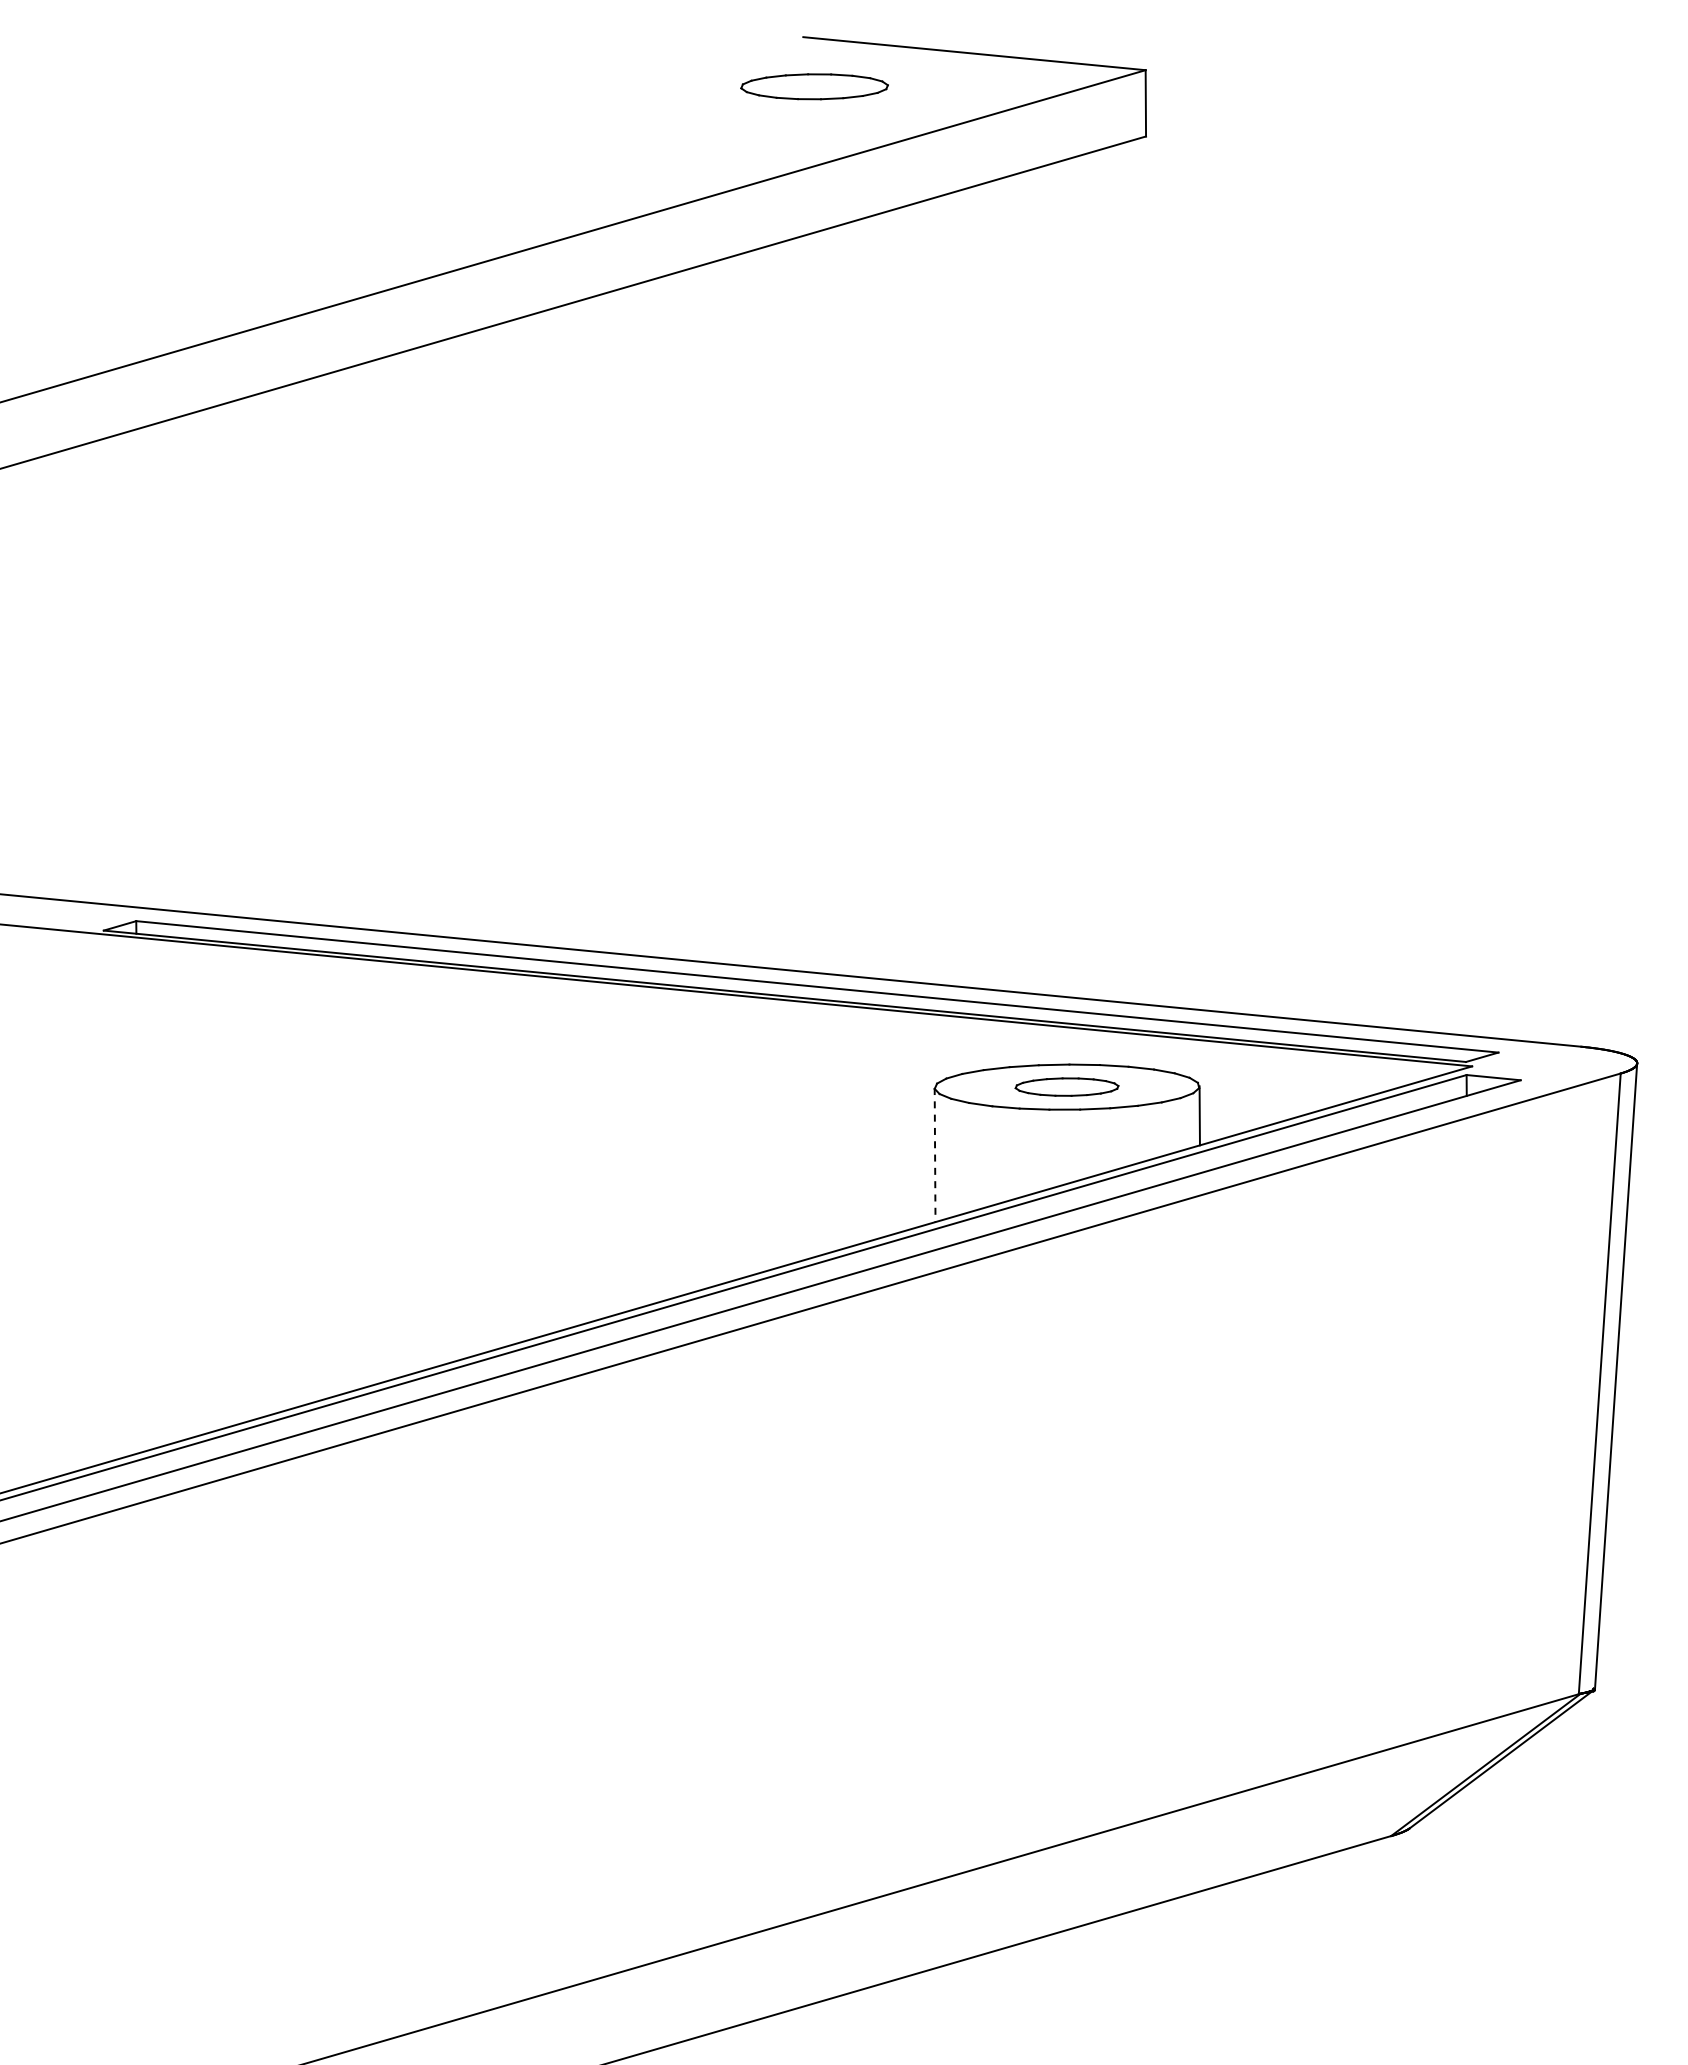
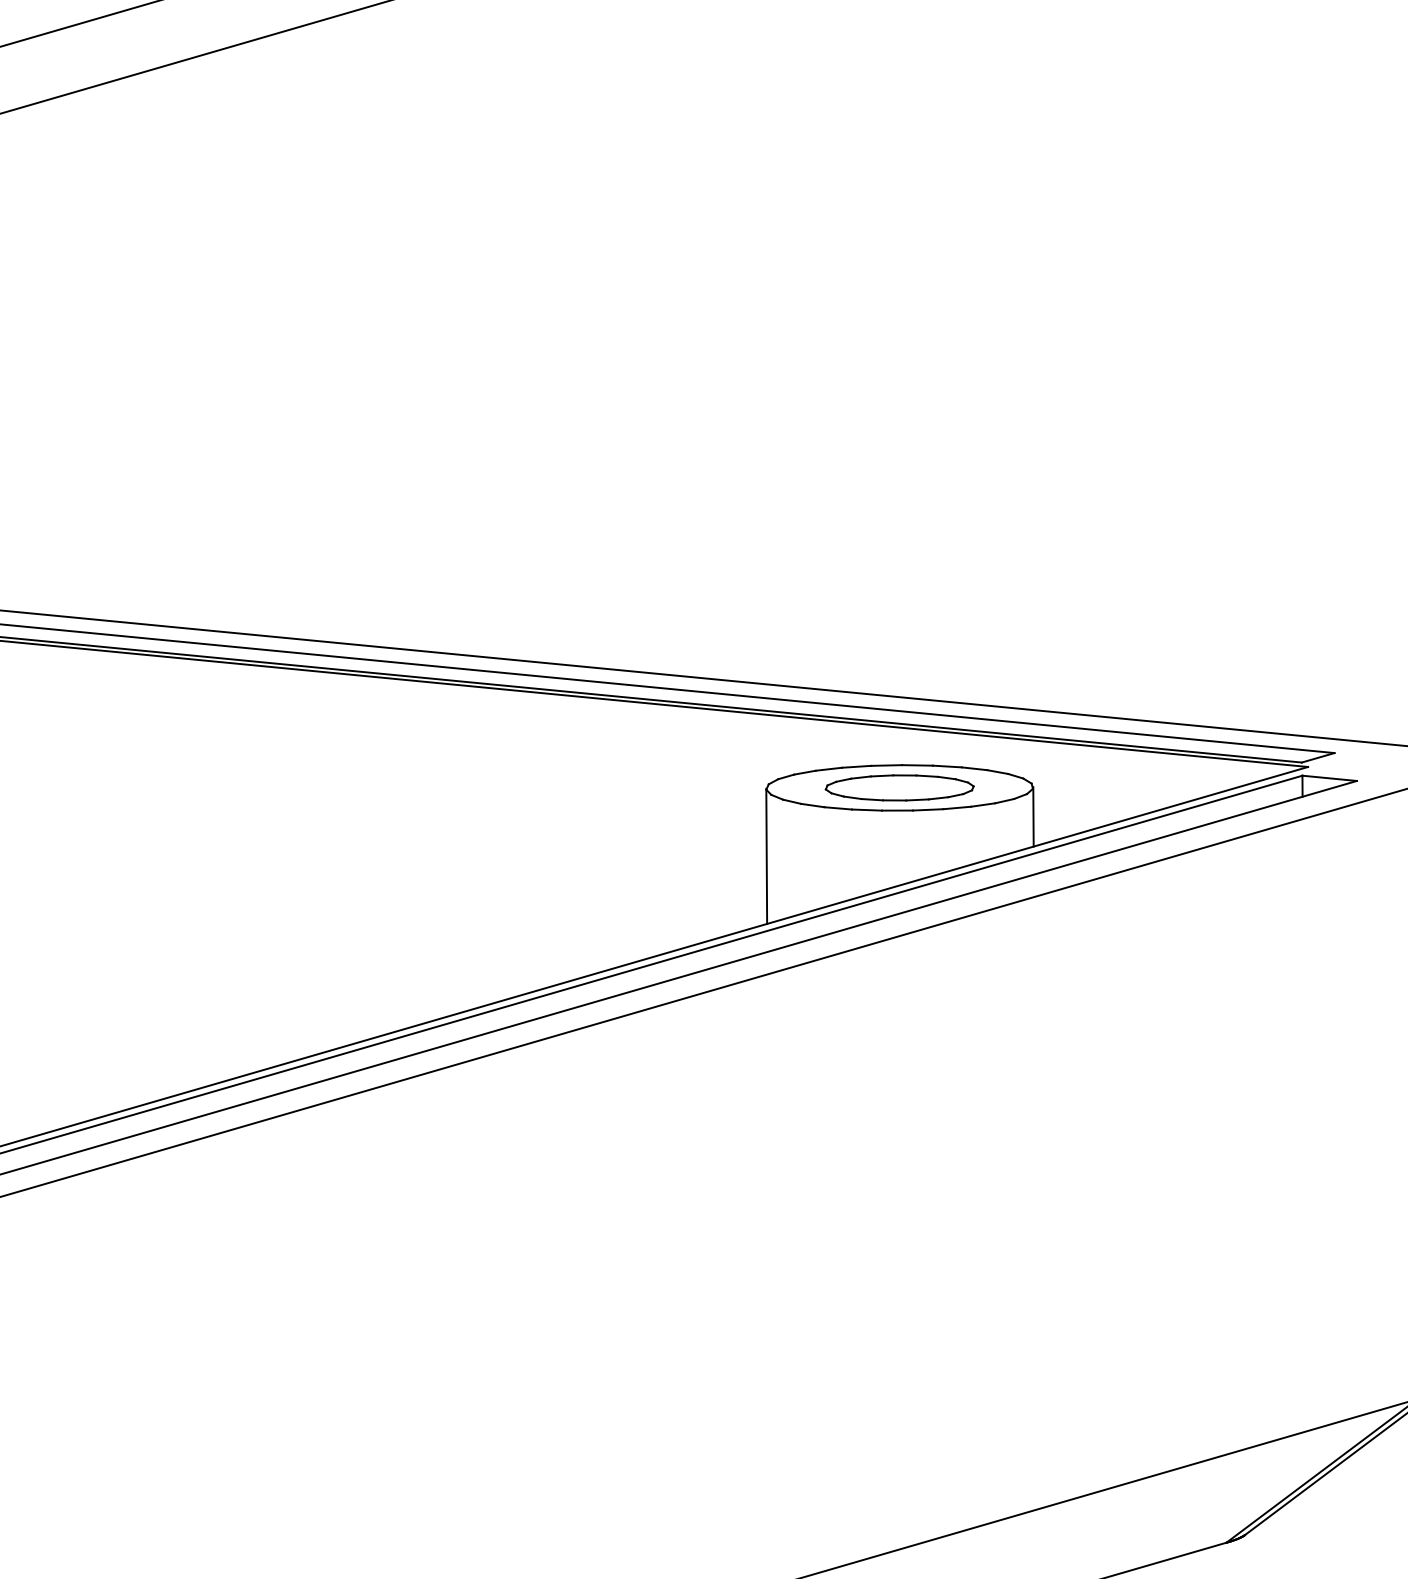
part: (1066, 1086) -> (899, 787), size x1.43
line: (935, 1155) -> (767, 856), dashed -> solid

